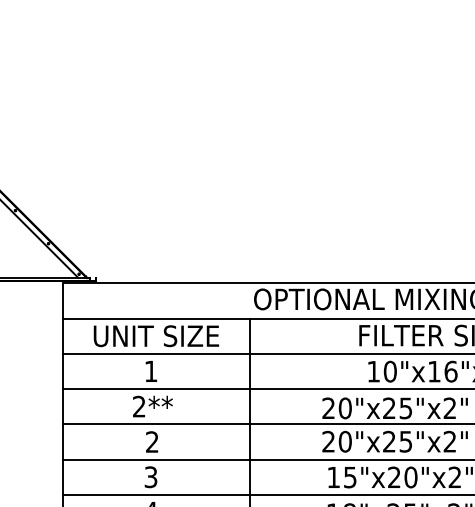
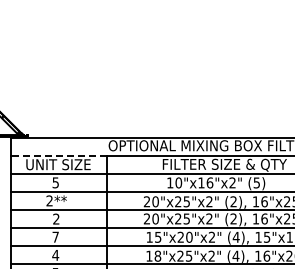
line: (156, 318) -> (58, 155), solid -> dashed
text: (150, 370) -> (55, 182), 1 -> 5
text: (150, 475) -> (55, 236), 3 -> 7

